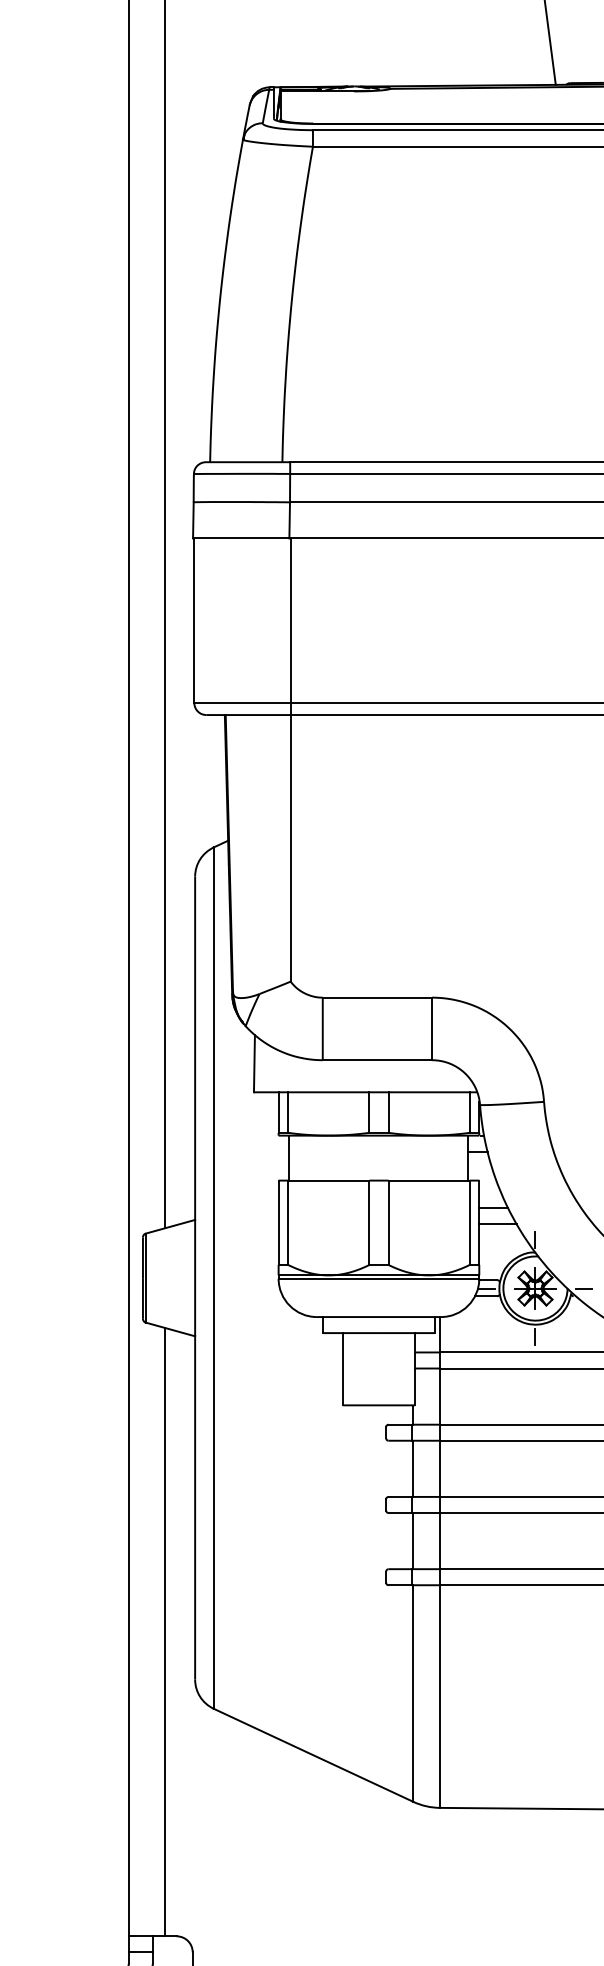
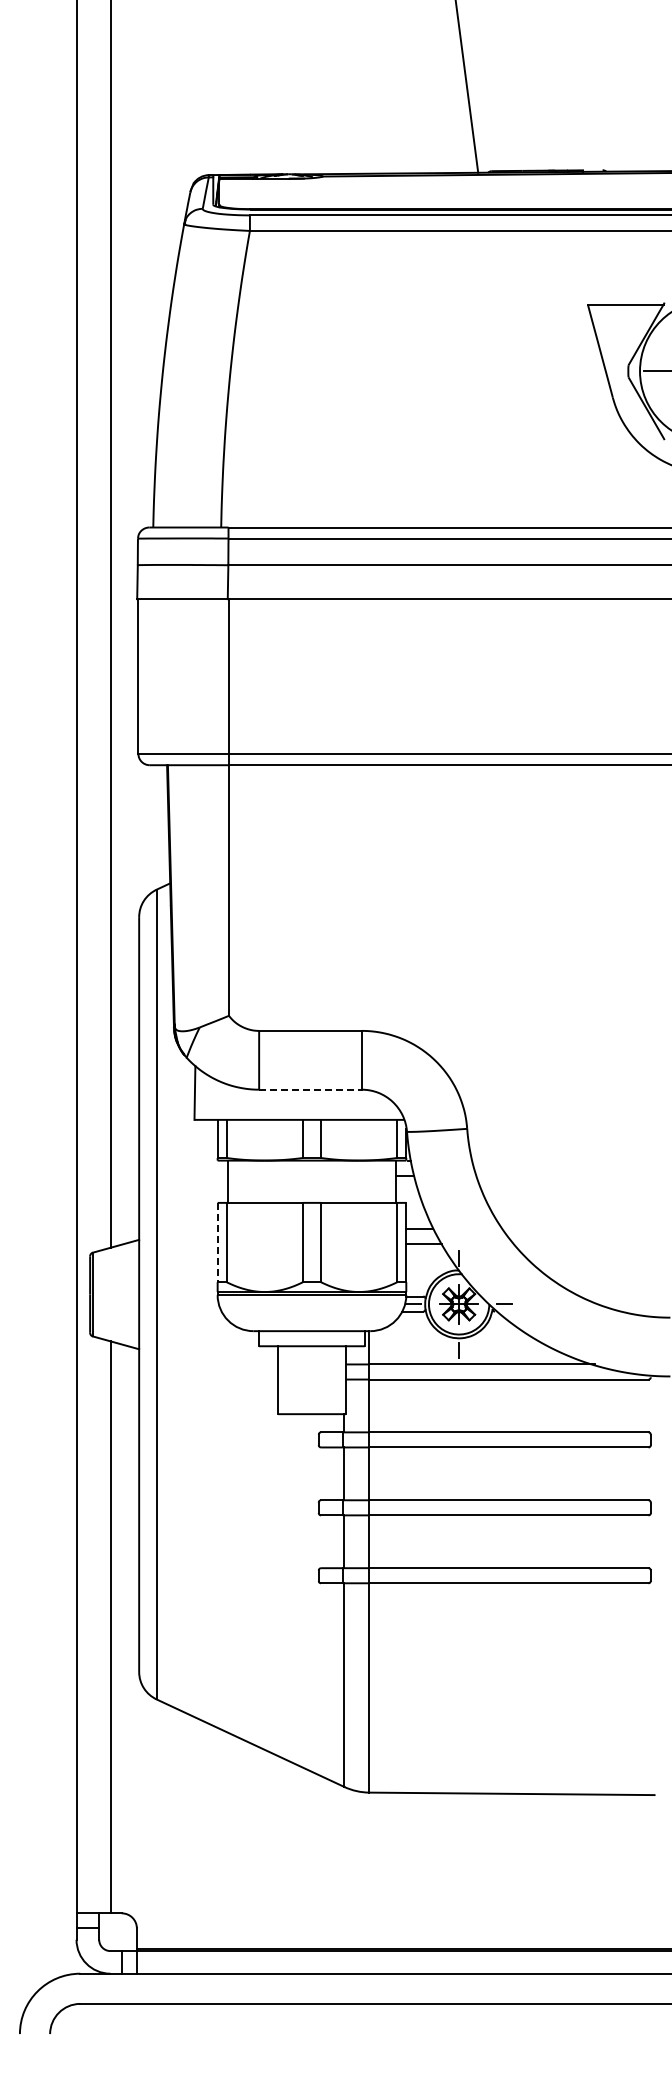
line: (378, 1059) -> (311, 1089), solid -> dashed
line: (278, 1222) -> (217, 1242), solid -> dashed

